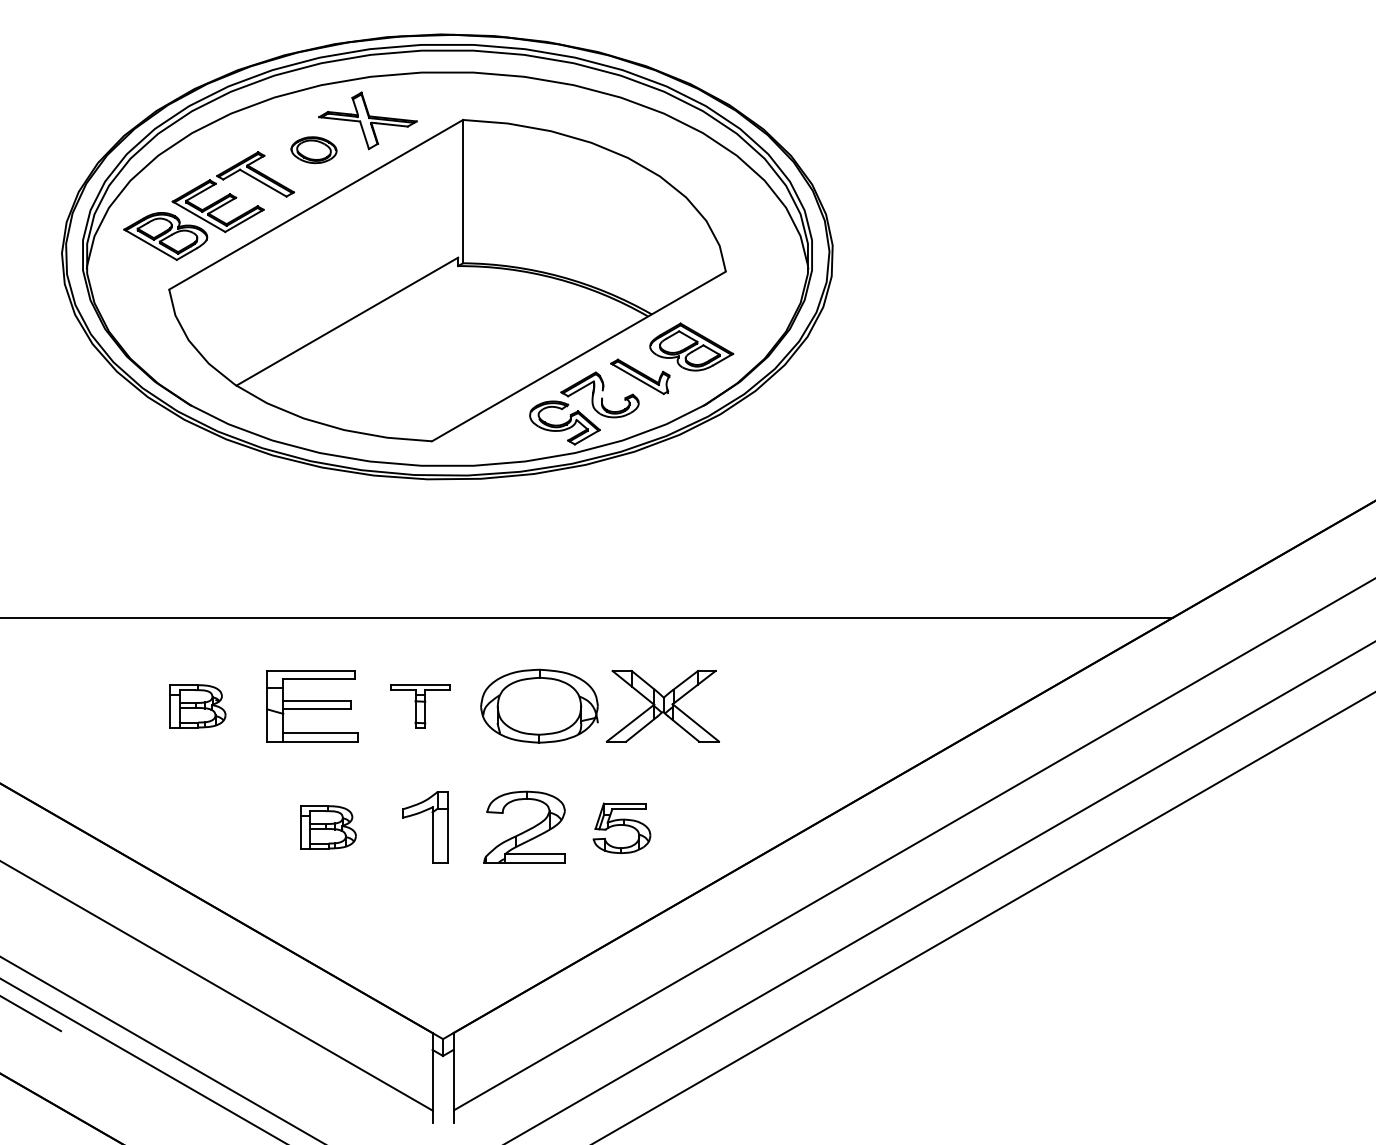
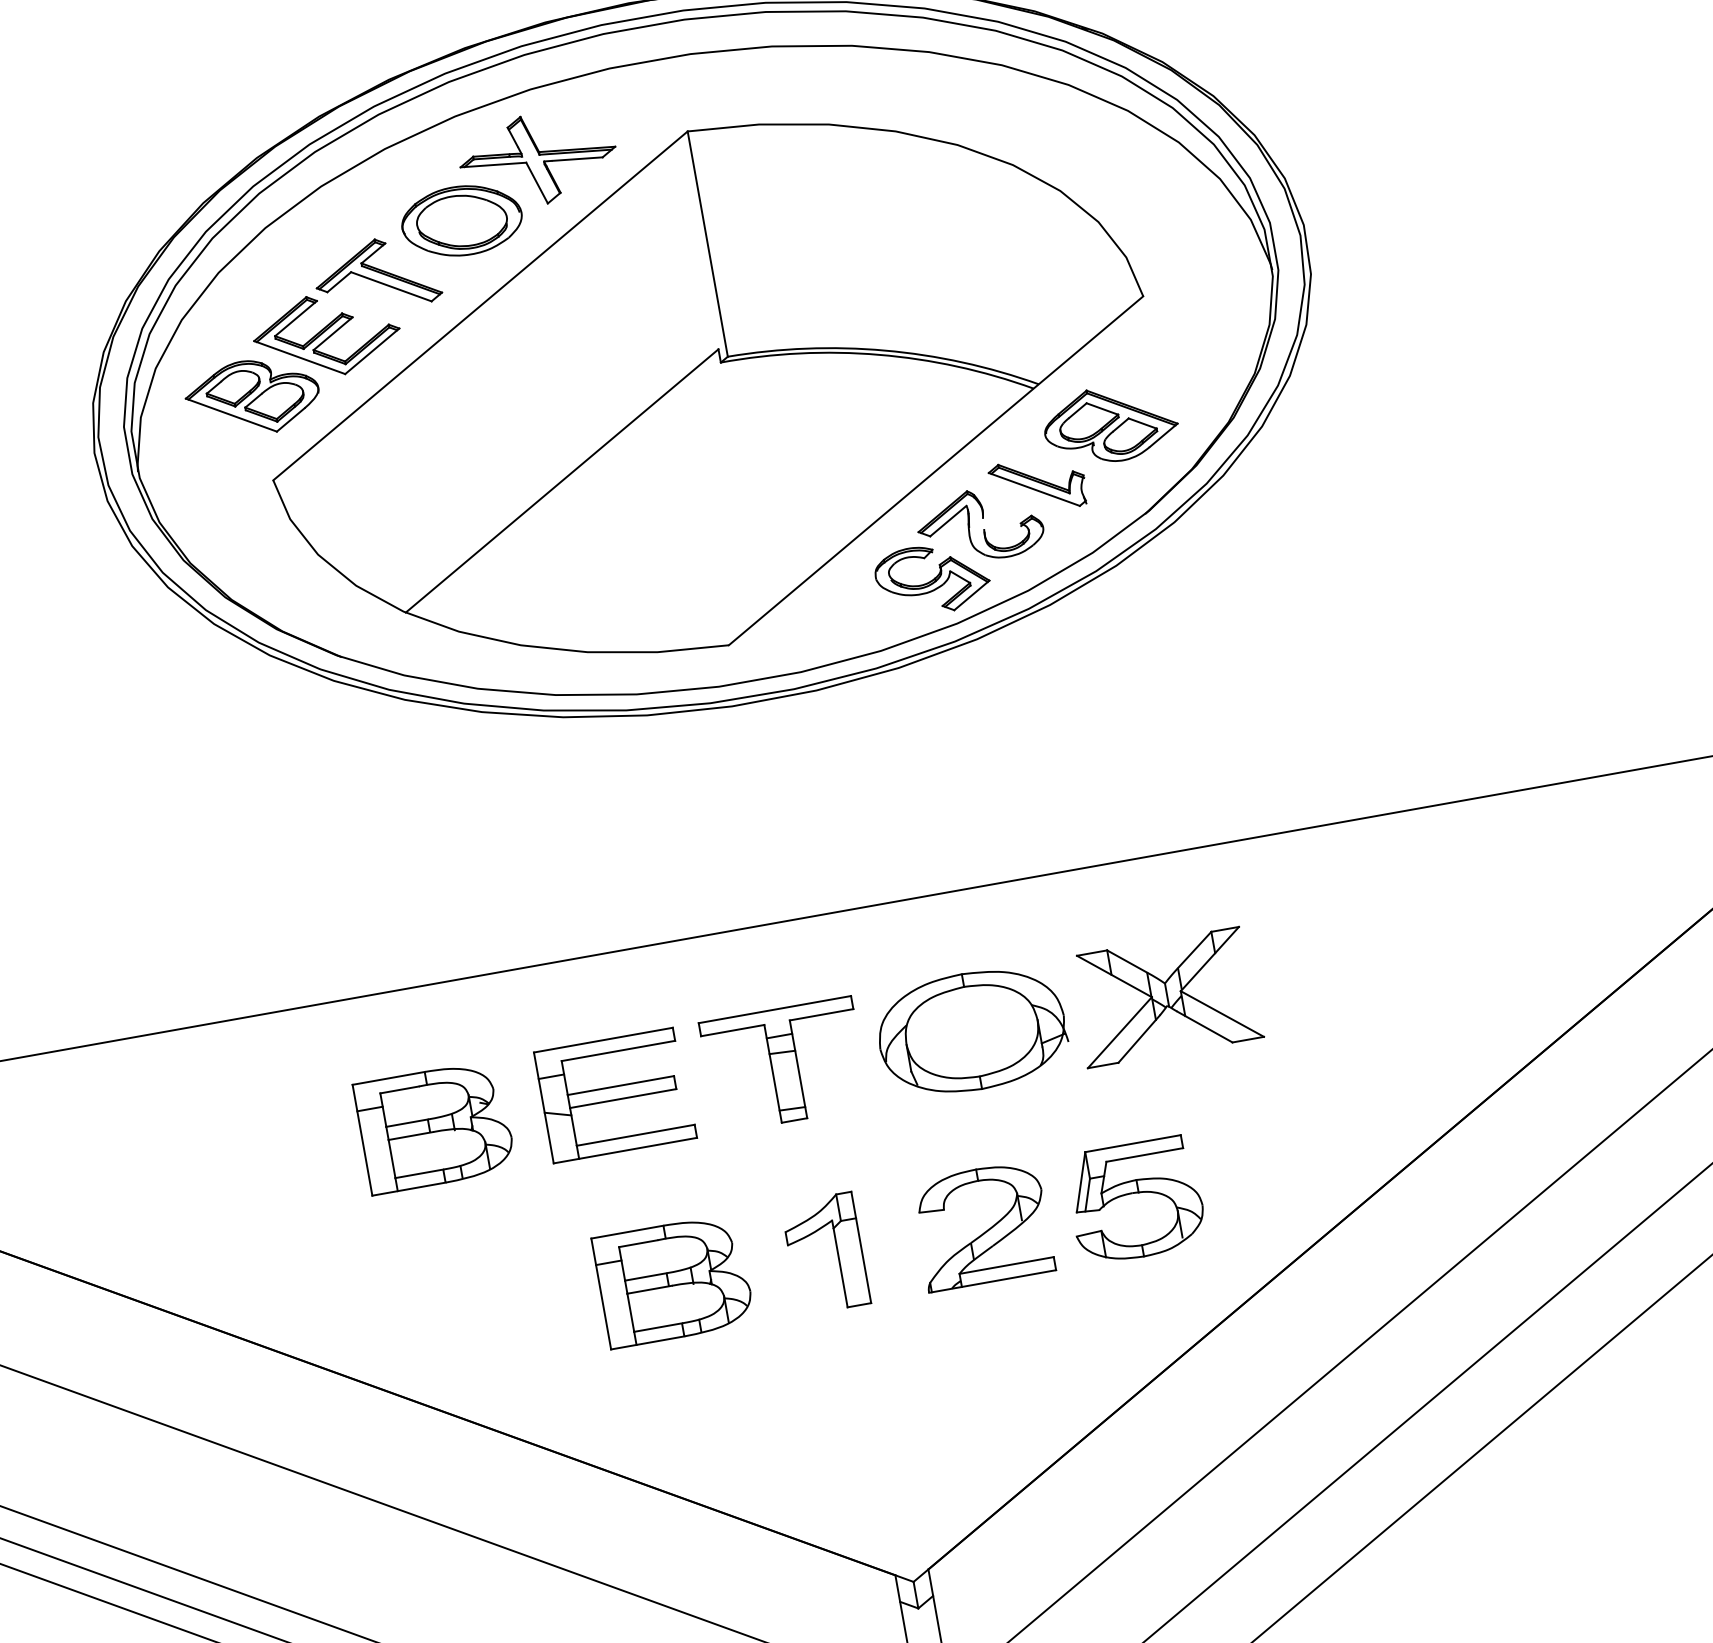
part: (313, 149) -> (460, 219), size x1.67
part: (197, 706) -> (434, 1127), size x1.67
part: (420, 706) -> (784, 1065), size x1.67
part: (328, 827) -> (674, 1281), size x1.67
part: (621, 828) -> (1135, 1200), size x1.43

